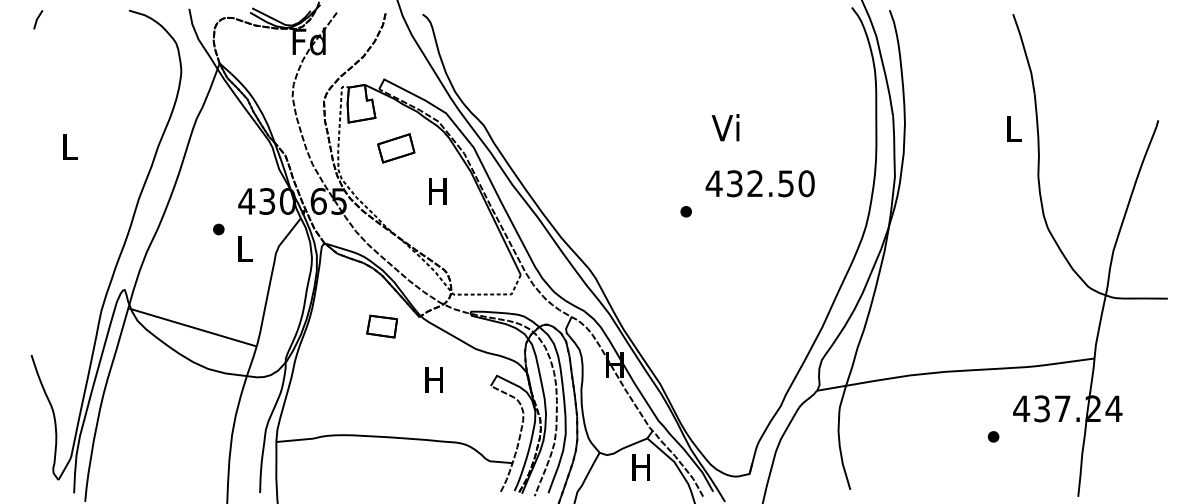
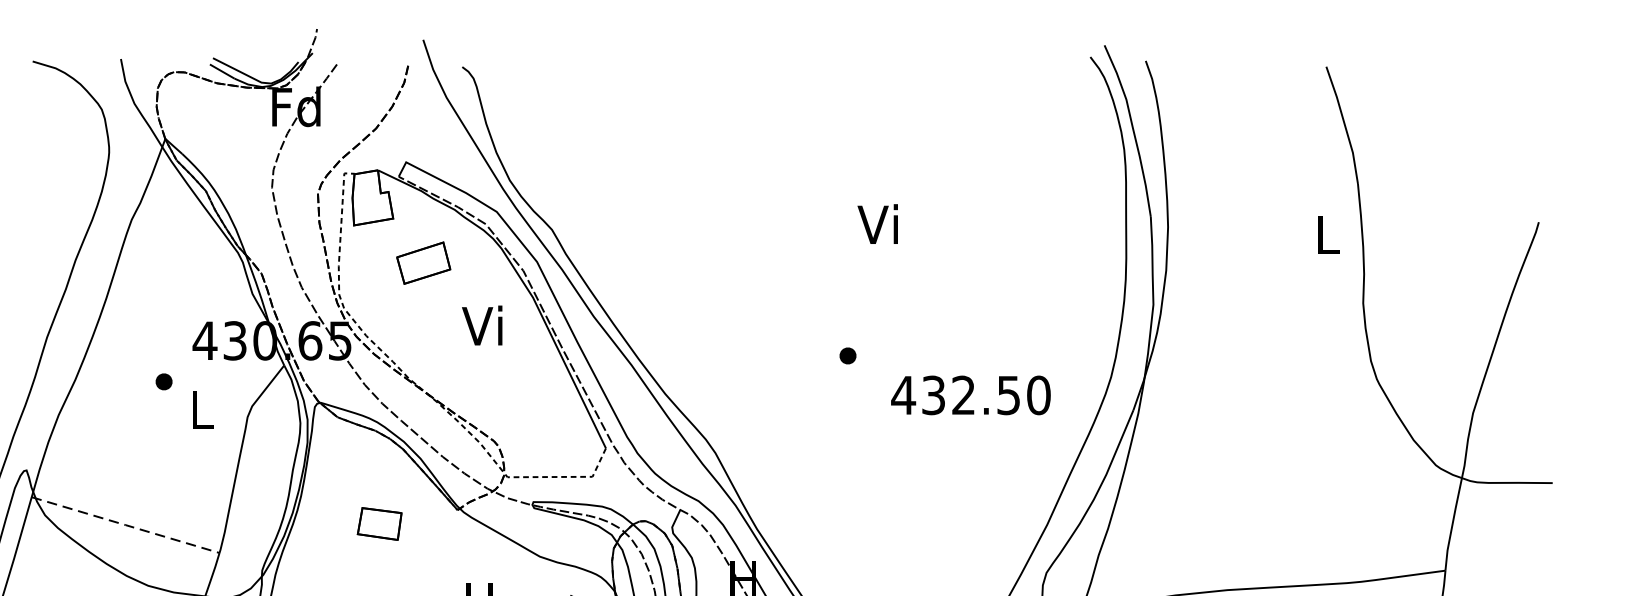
text: (725, 127) -> (877, 223), moved
text: (759, 183) -> (969, 395), moved
text: (435, 190) -> (481, 324), H -> Vi
part: (381, 326) -> (378, 523), moved
line: (192, 327) -> (125, 525), solid -> dashed

